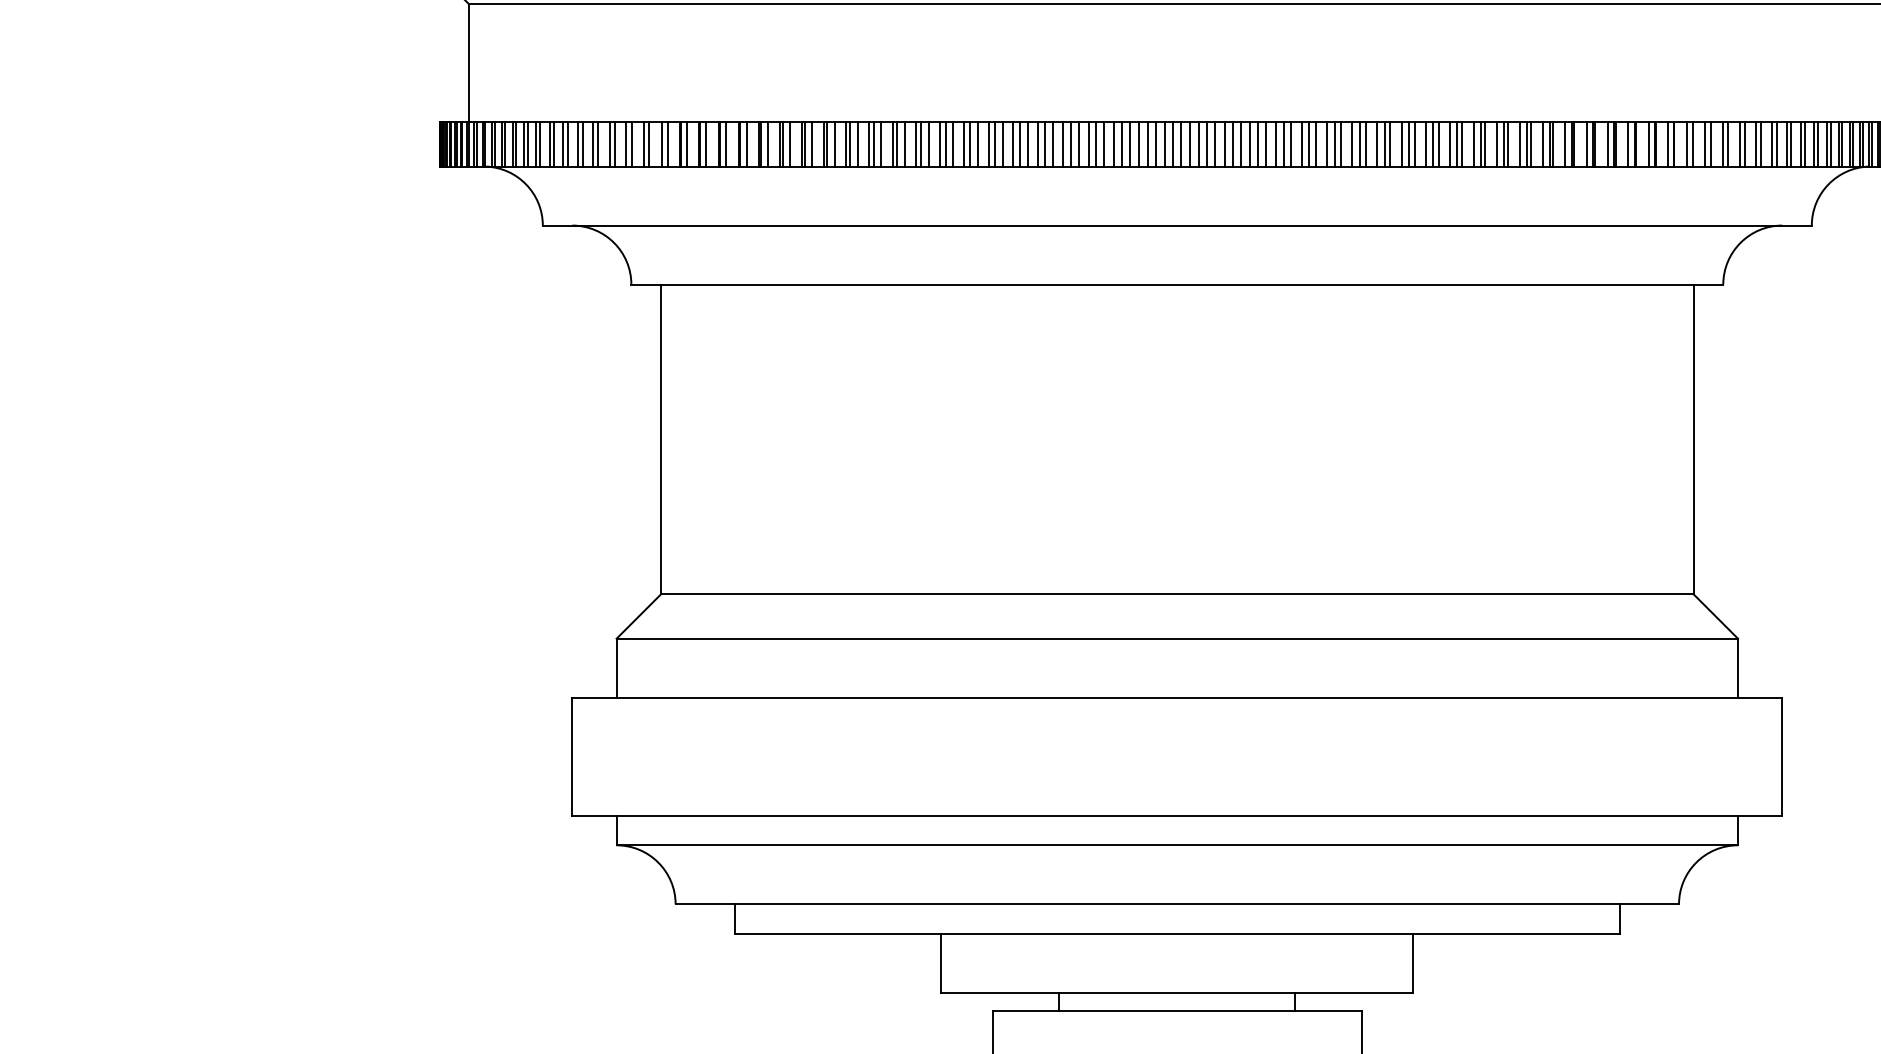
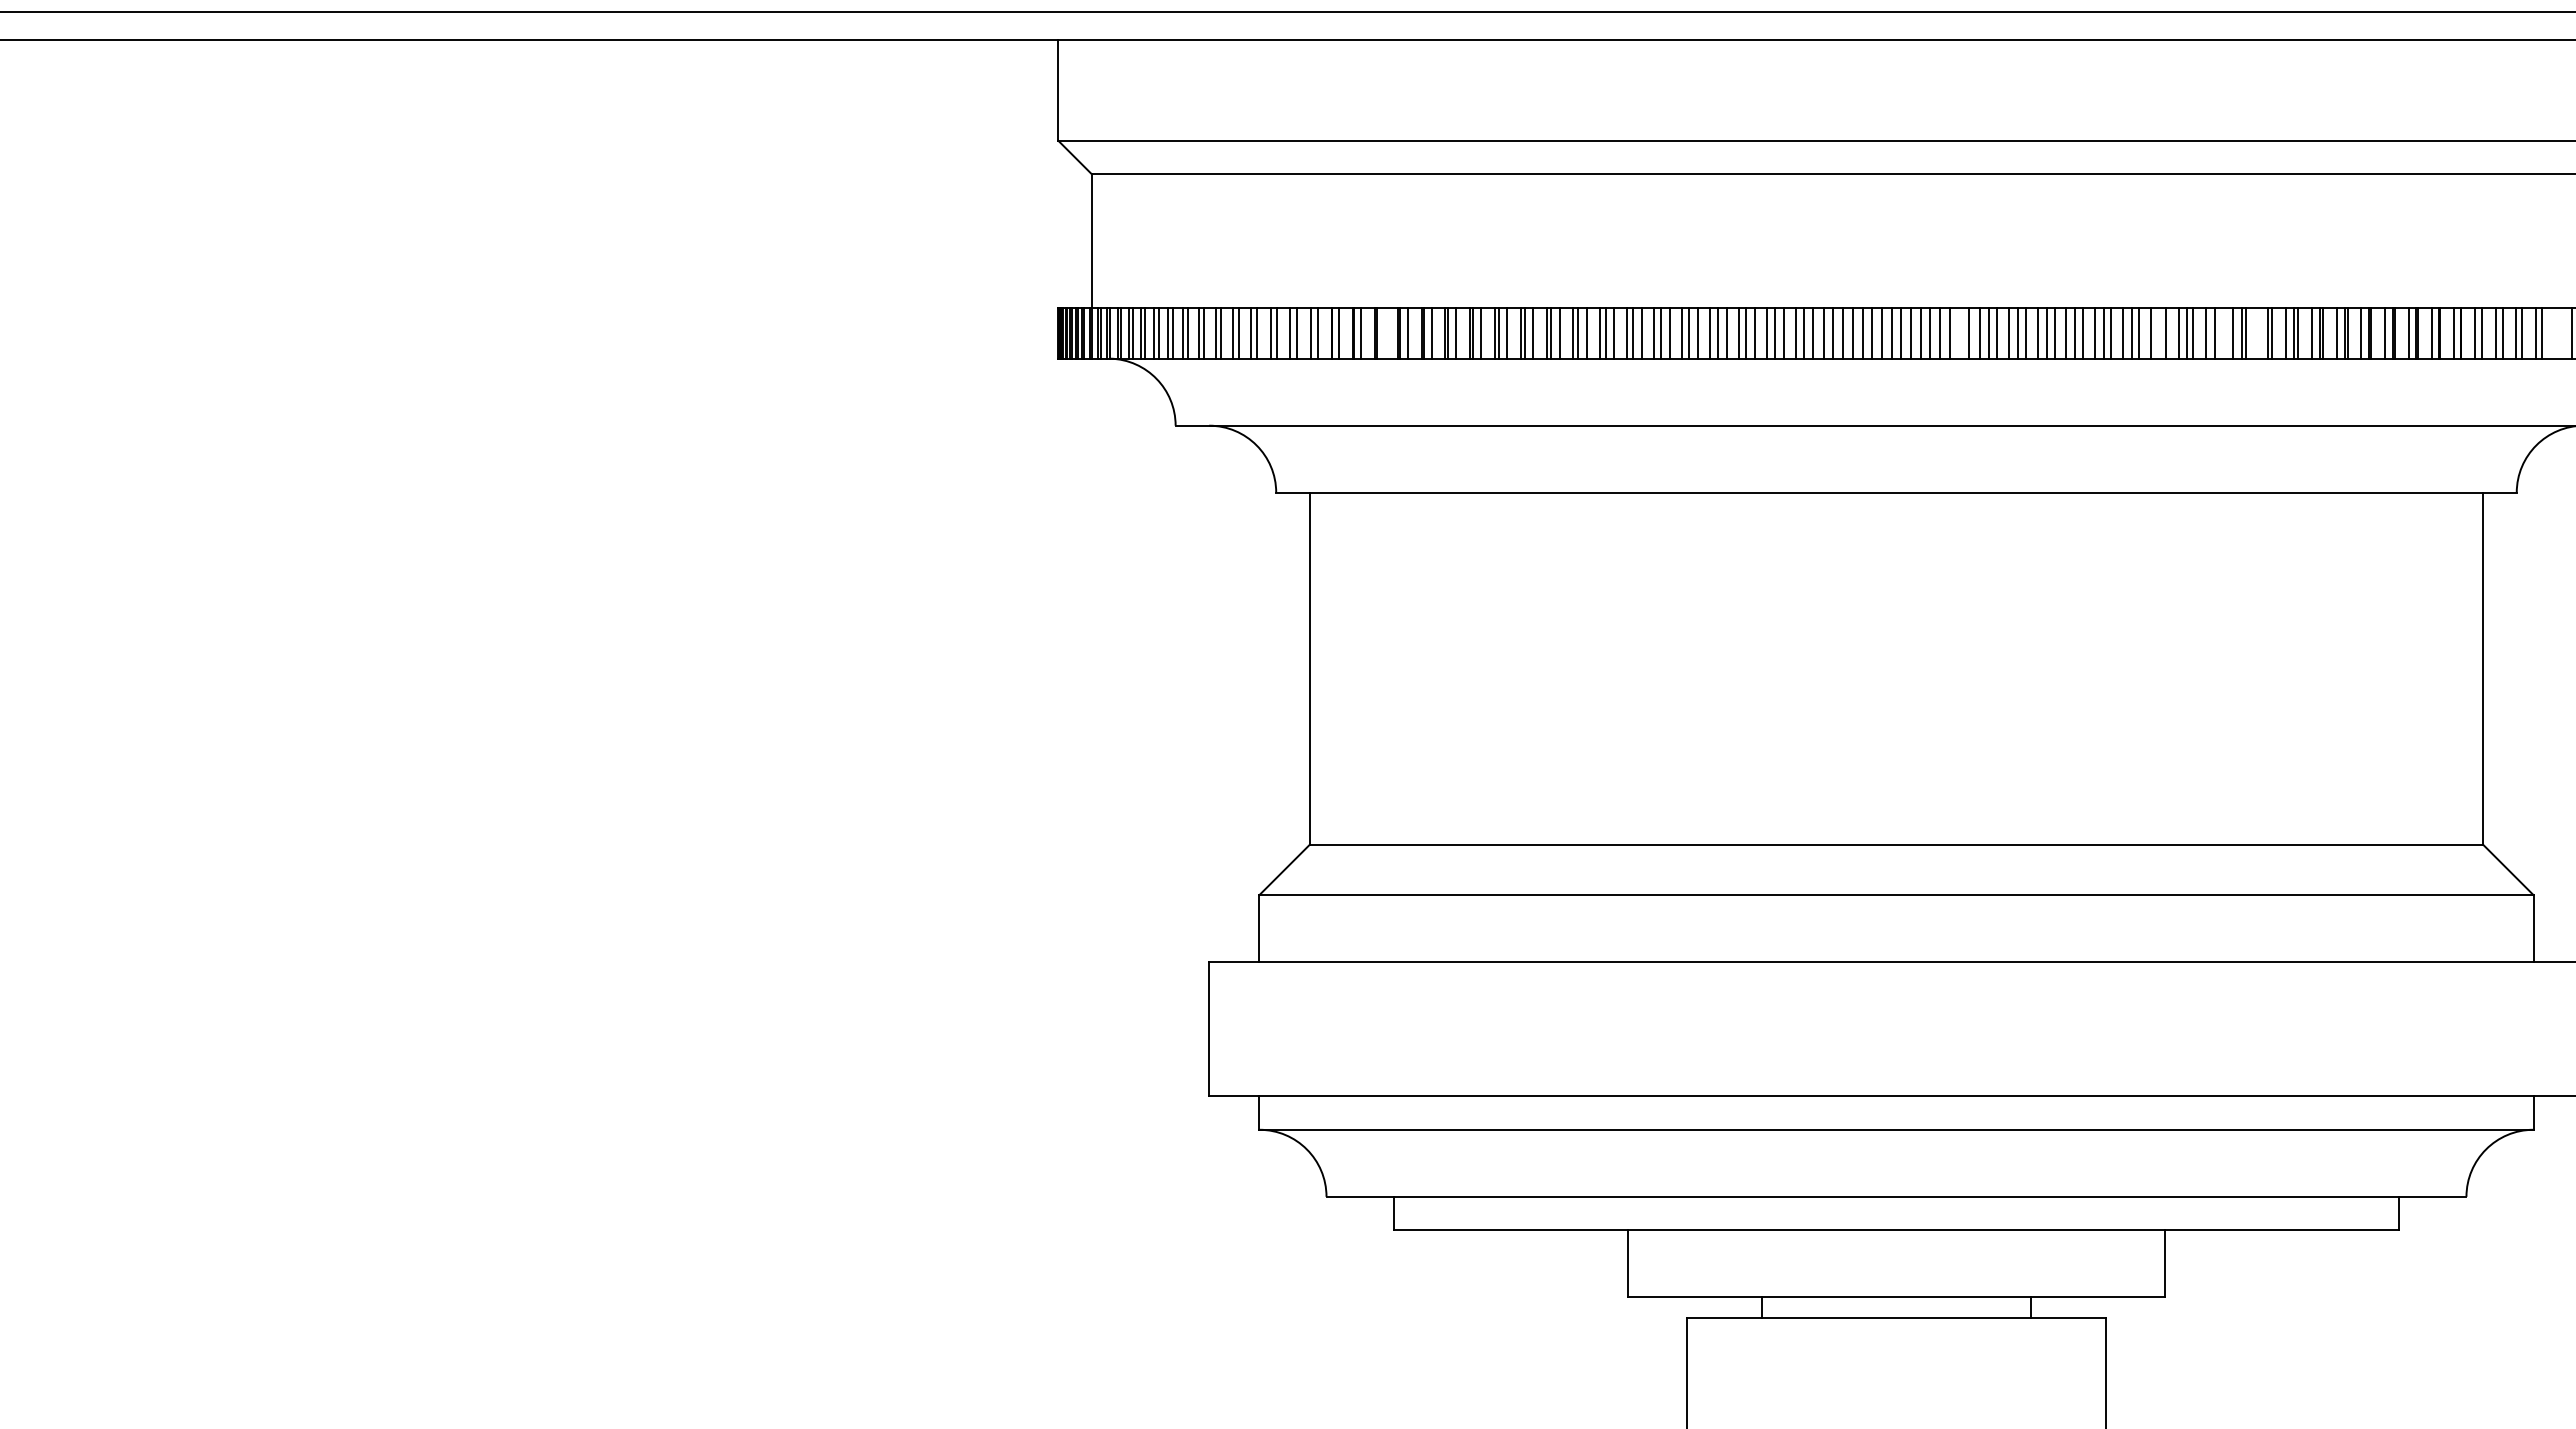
line: (726, 144) -> (1384, 333), removed
line: (1232, 144) -> (1959, 333), removed
line: (1408, 144) -> (2159, 333), removed
line: (1462, 144) -> (2220, 333), removed
line: (1496, 144) -> (2259, 333), removed
line: (1756, 144) -> (2554, 333), removed
line: (1760, 144) -> (2559, 333), removed

